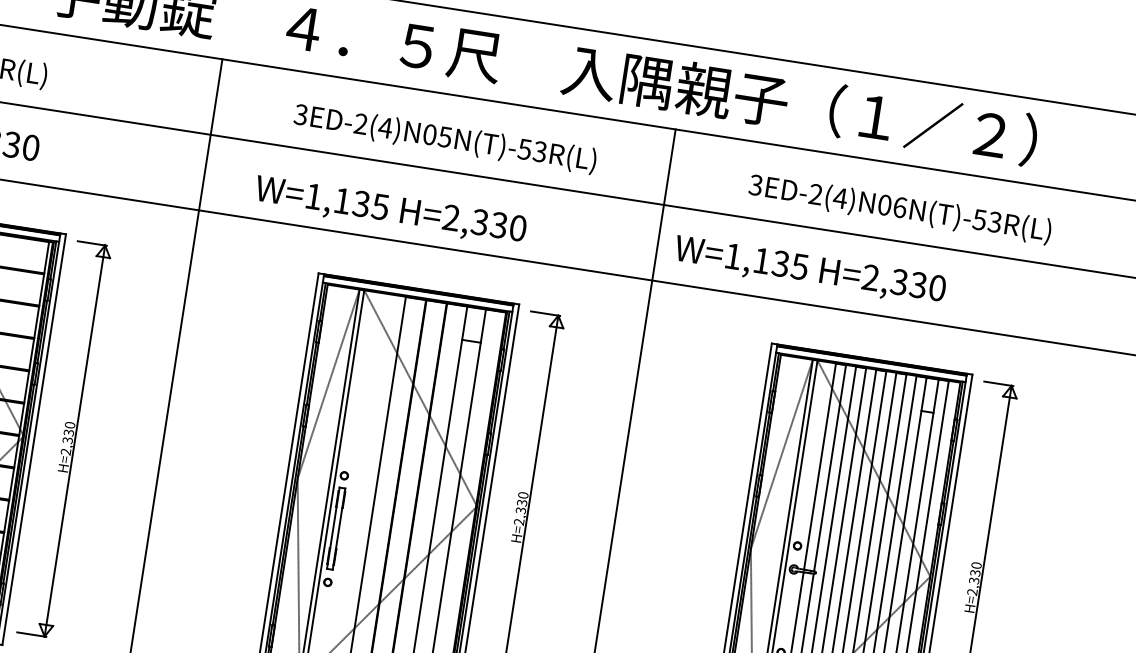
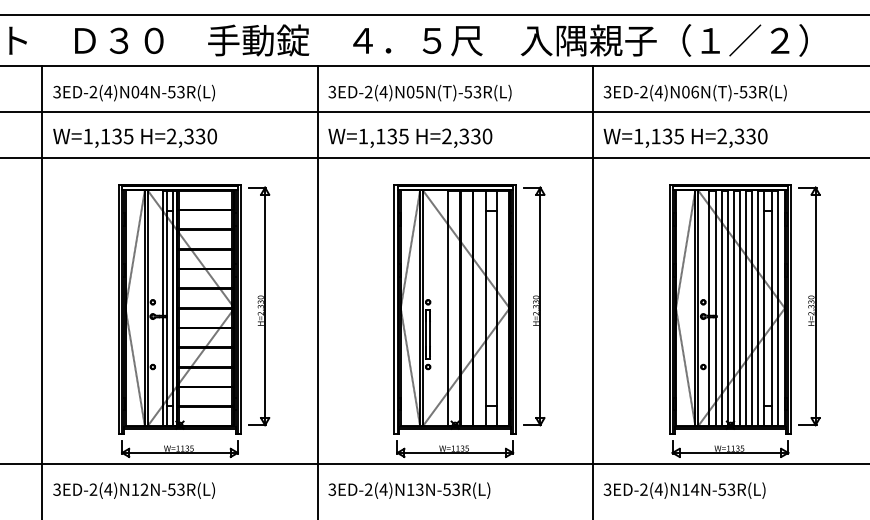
text: (444, 137) -> (419, 92), moved
text: (898, 207) -> (694, 92), moved
text: (391, 210) -> (410, 137), moved

